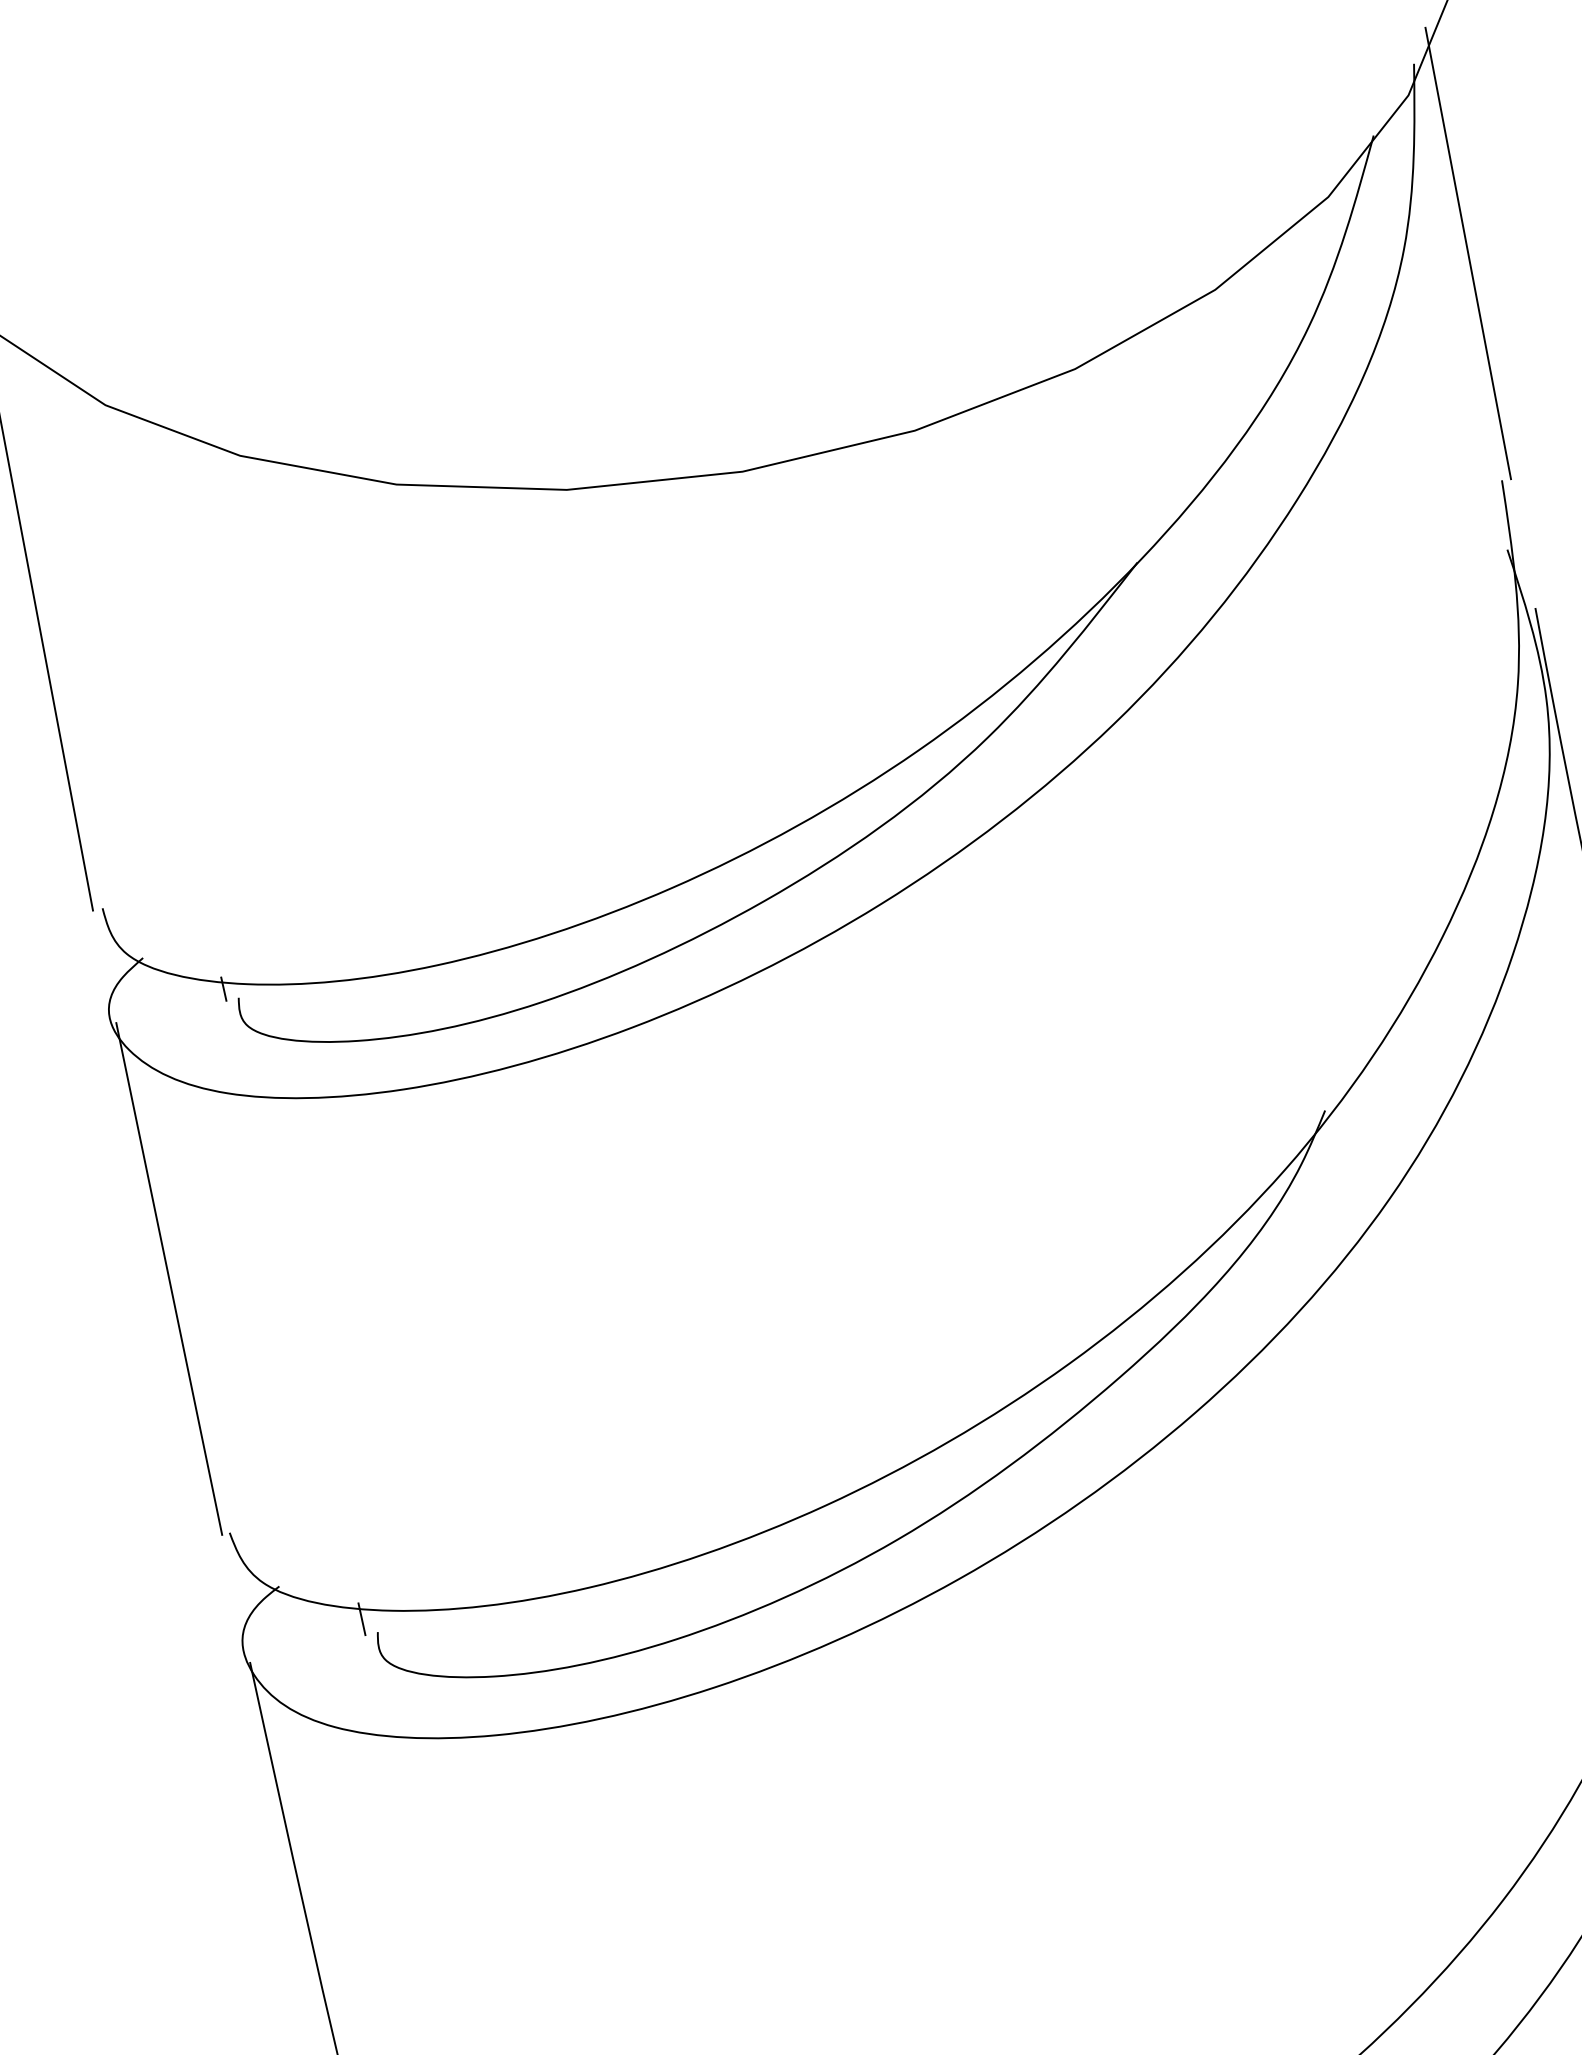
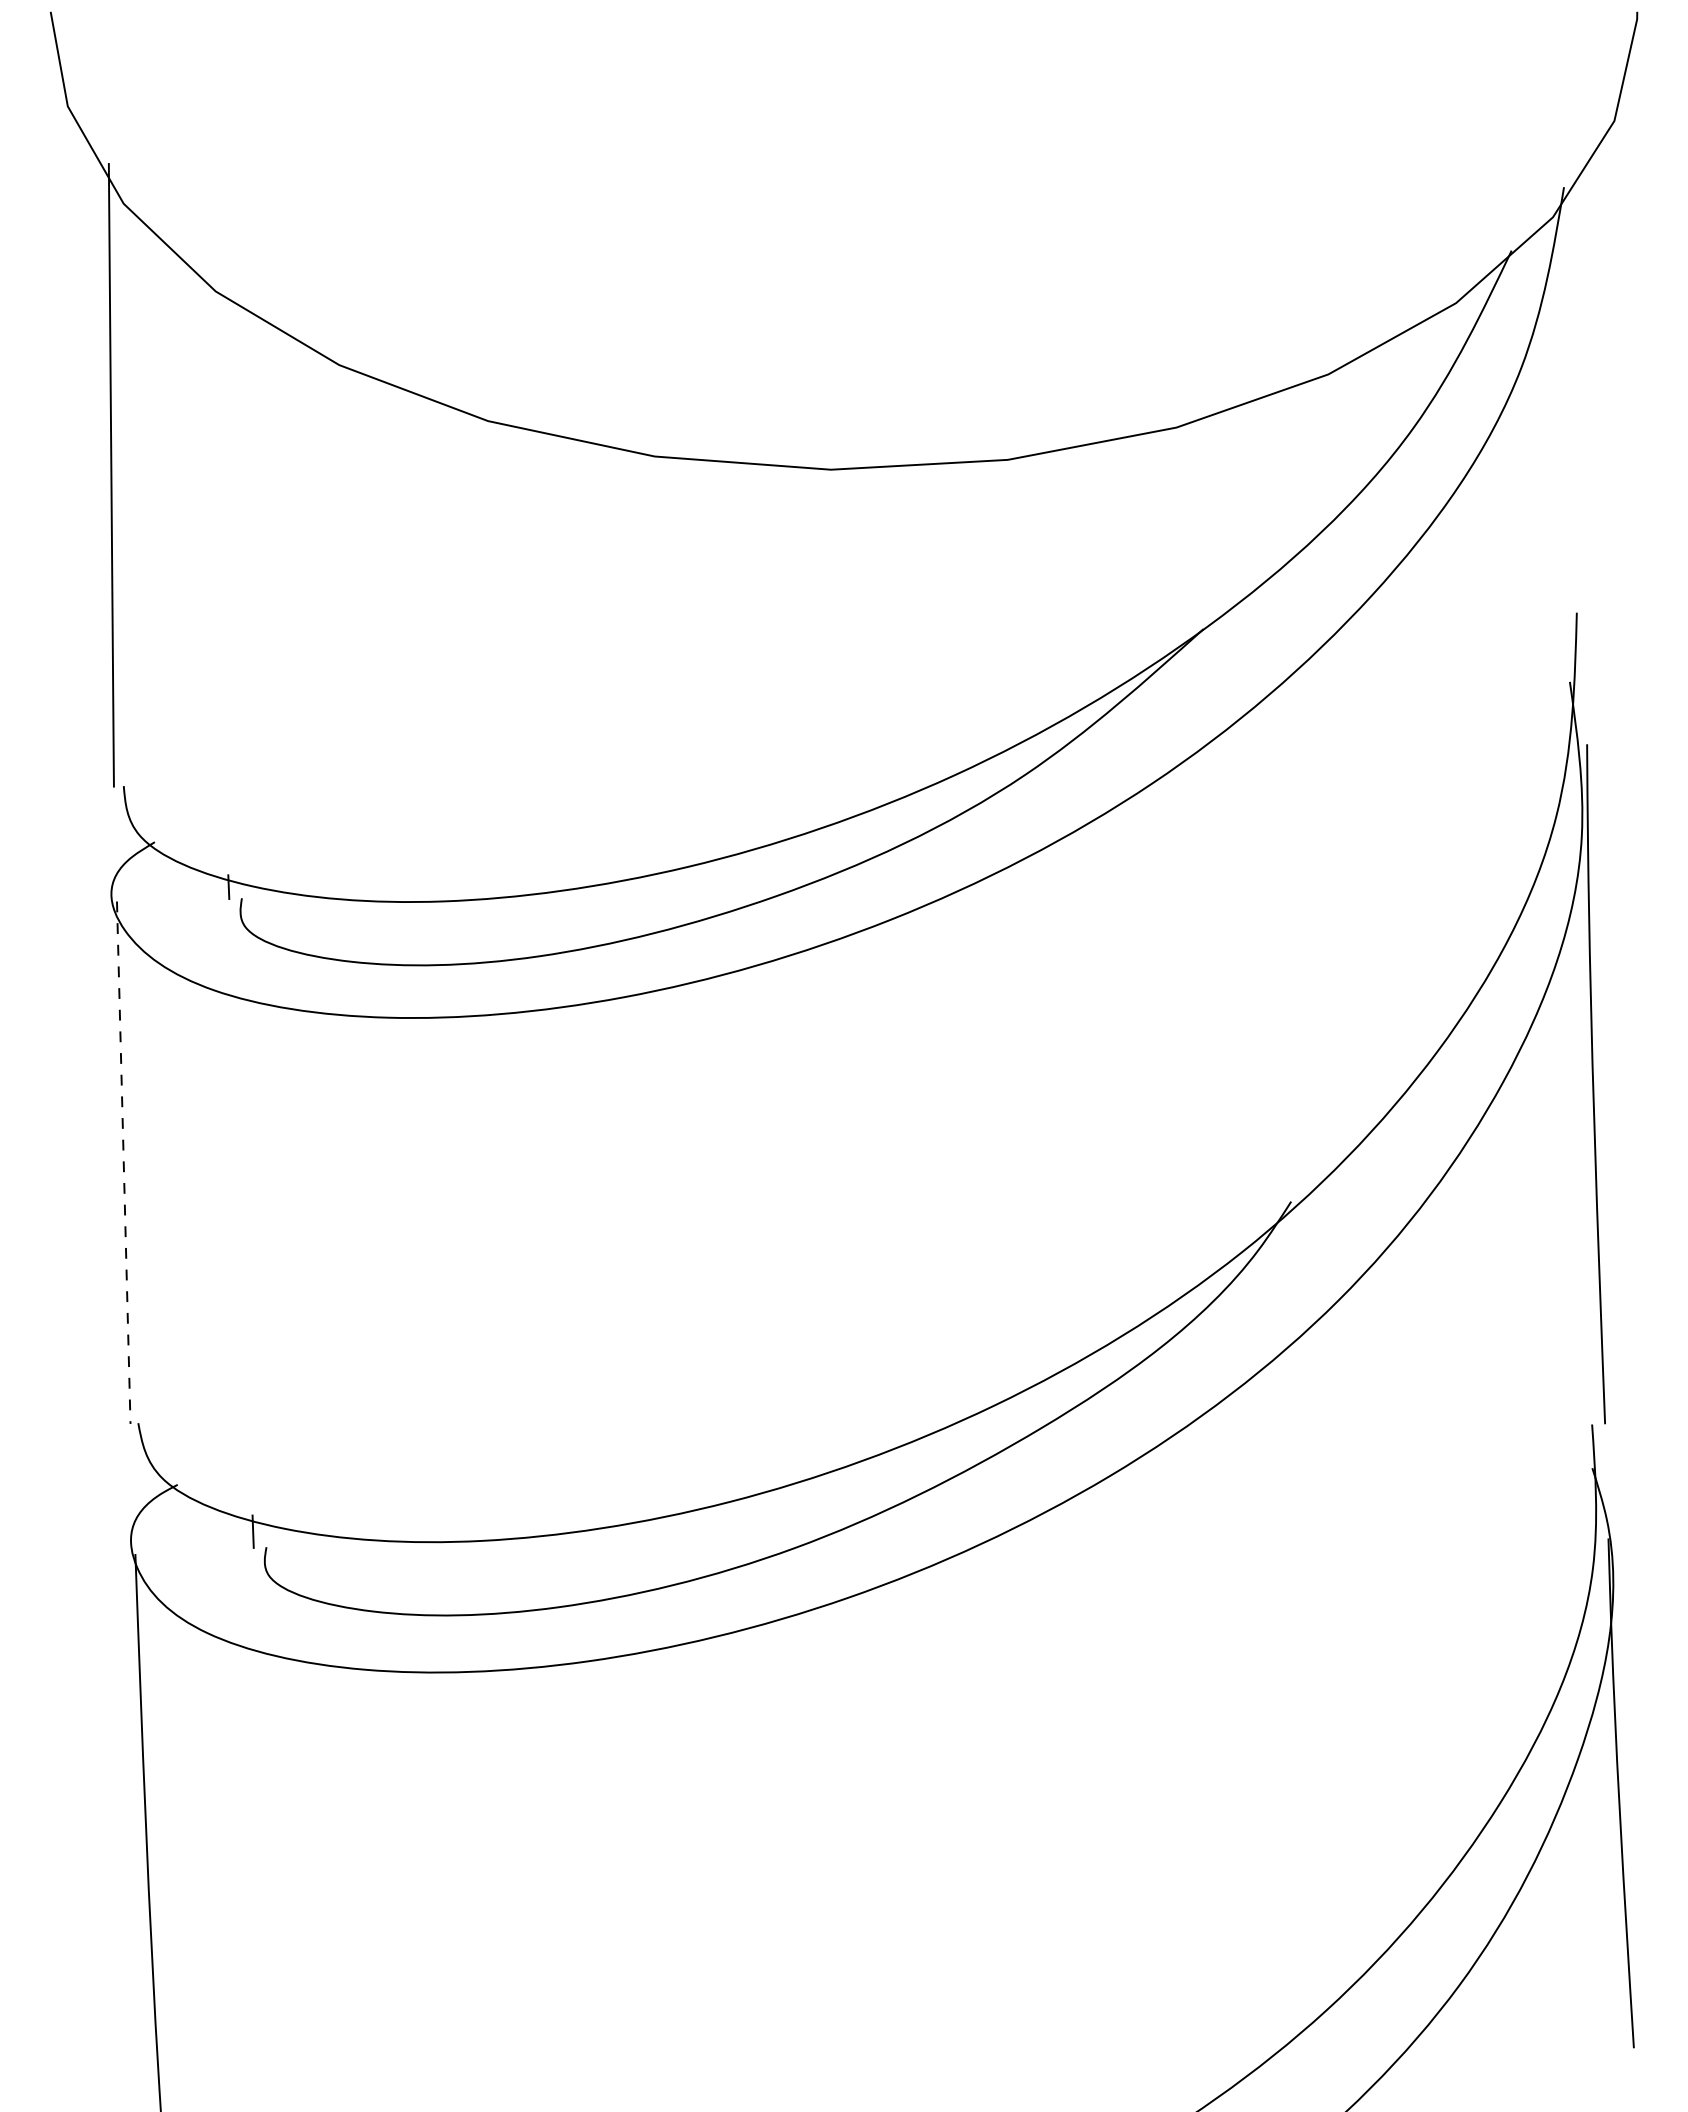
line: (1467, 253) -> (1583, 383), removed
line: (169, 1279) -> (123, 1163), solid -> dashed

